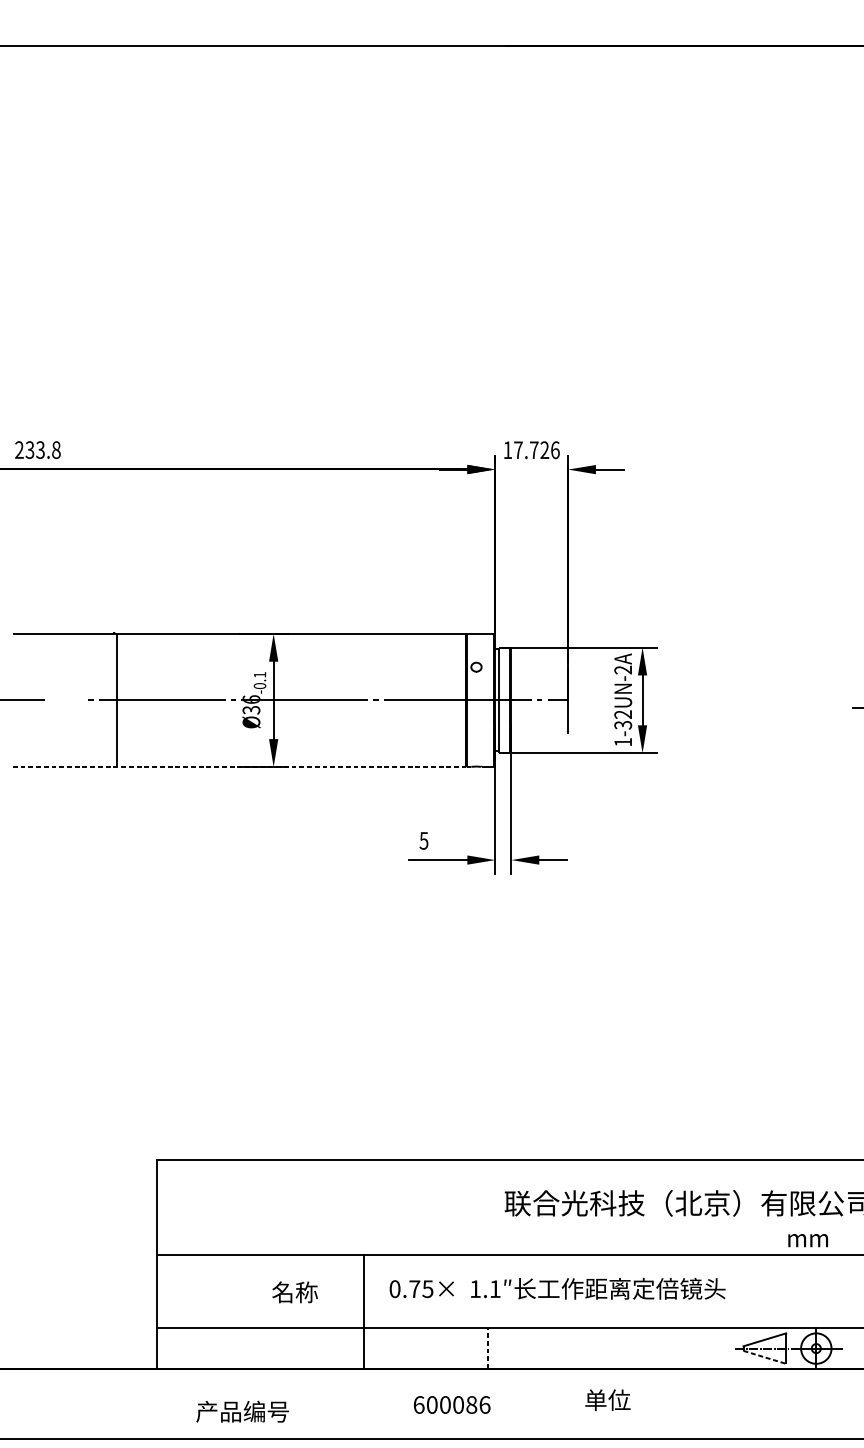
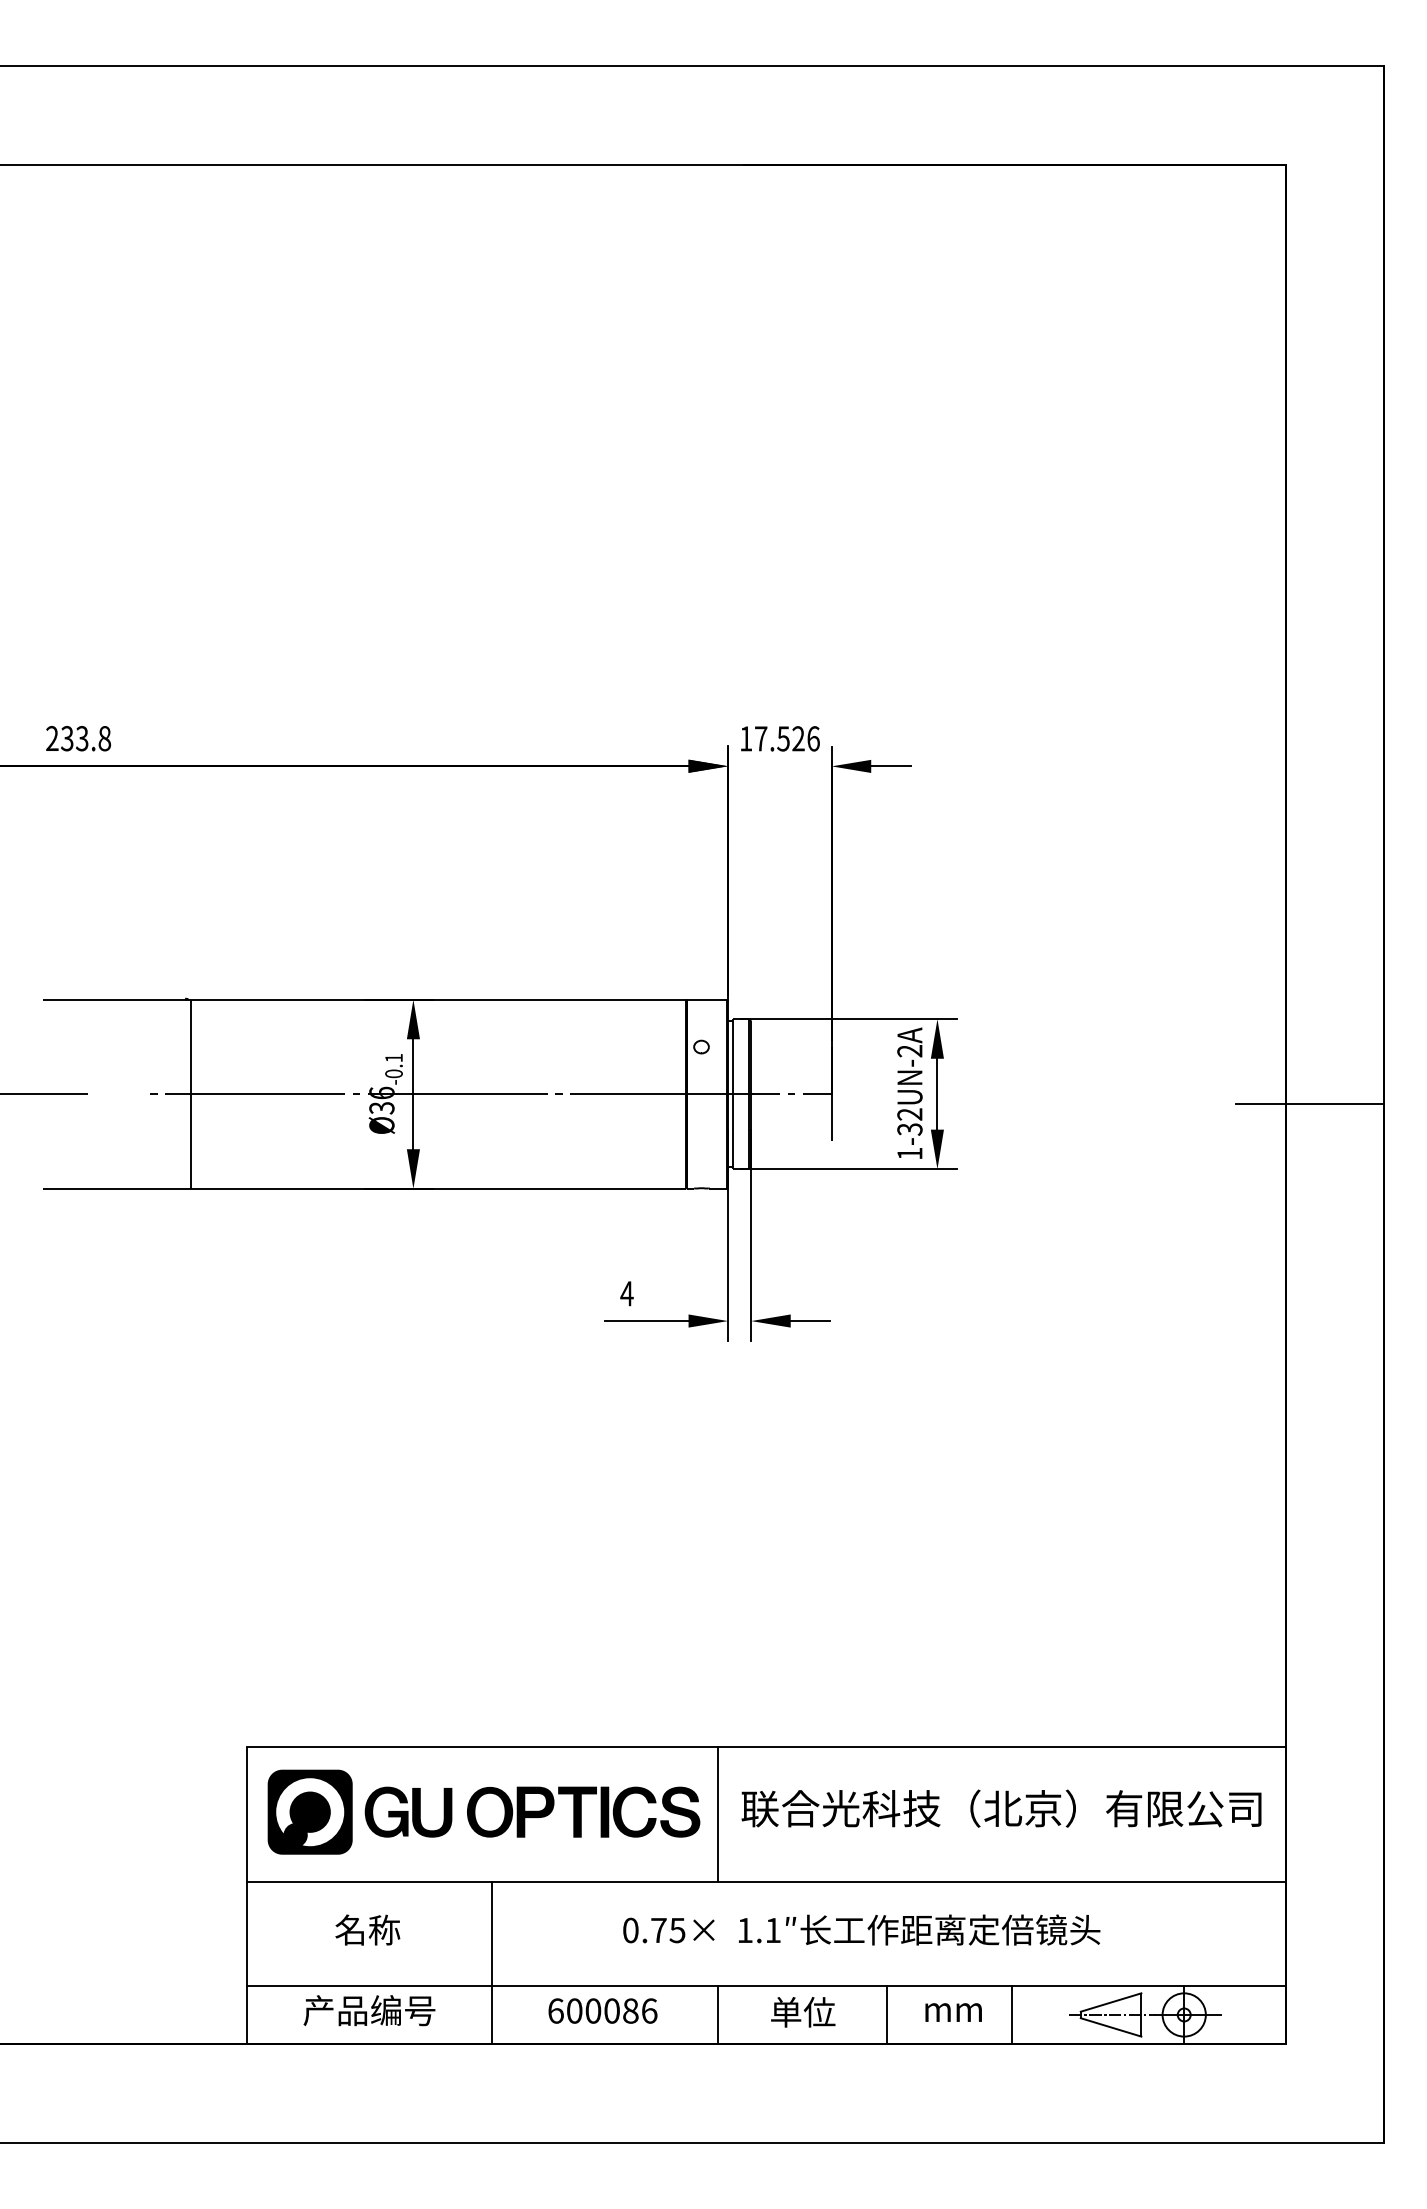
text: (534, 449) -> (783, 738), 17.726 -> 17.526
line: (239, 766) -> (364, 1188), dashed -> solid
text: (423, 840) -> (626, 1293), 5 -> 4
part: (322, 1205) -> (483, 1811), added
line: (488, 1207) -> (718, 1814), added
text: (808, 1240) -> (953, 2012), moved
text: (557, 1288) -> (861, 1929), moved
text: (294, 1291) -> (367, 1929), moved
line: (363, 1311) -> (492, 1962), moved
line: (488, 1348) -> (718, 2014), dashed -> solid
line: (607, 1348) -> (887, 2014), added
line: (694, 1348) -> (1011, 2014), added
line: (765, 1357) -> (1111, 2027), dashed -> solid
text: (608, 1400) -> (803, 2012), moved
text: (451, 1404) -> (602, 2010), moved
text: (242, 1411) -> (369, 2010), moved

